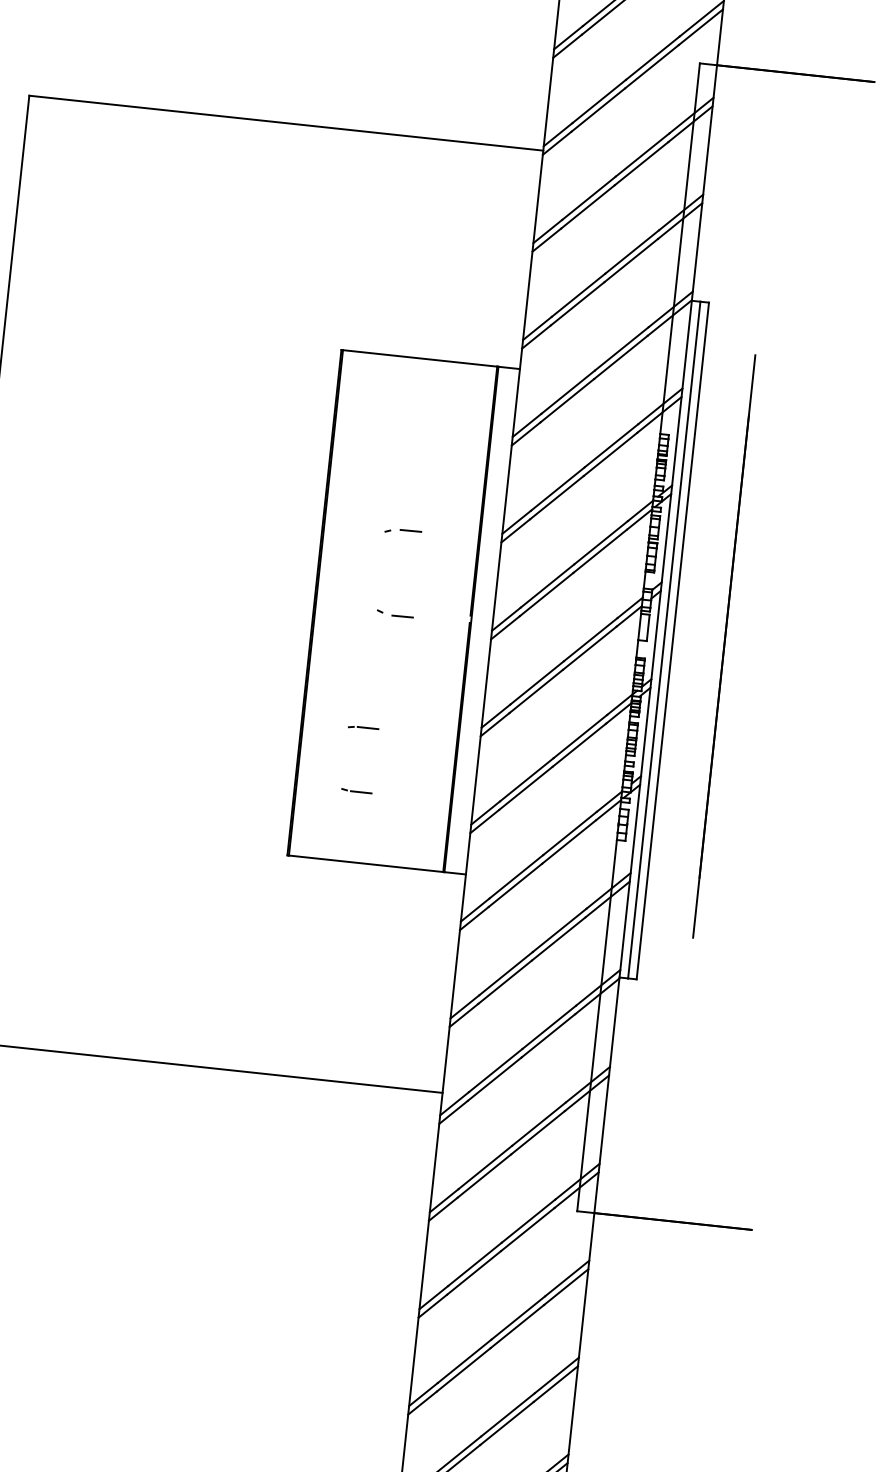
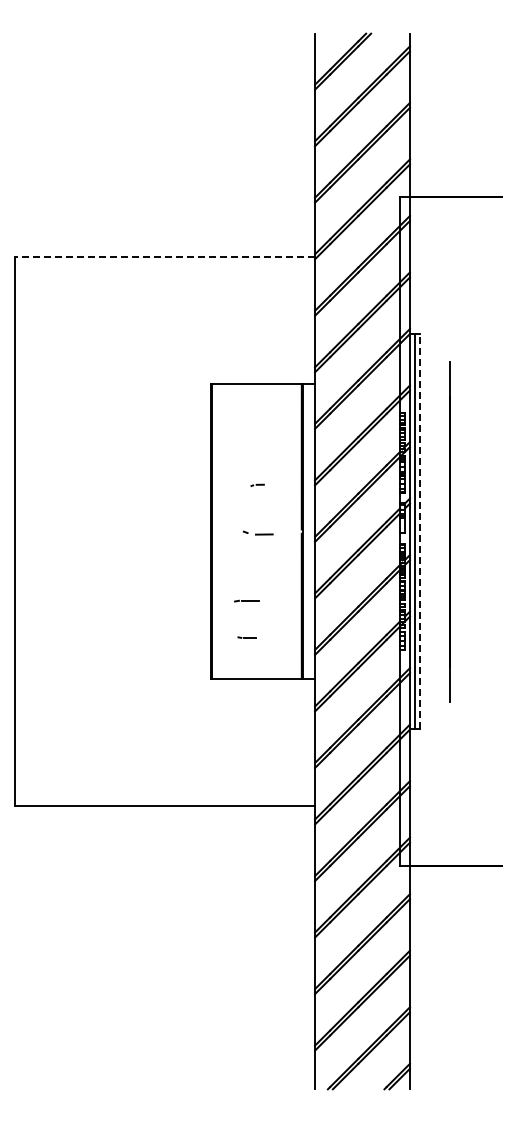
line: (286, 122) -> (165, 256), solid -> dashed
part: (402, 532) -> (257, 485), size x0.6
part: (395, 614) -> (258, 533), size x1.4
line: (672, 640) -> (419, 531), solid -> dashed
part: (362, 727) -> (246, 600), size x1.4

